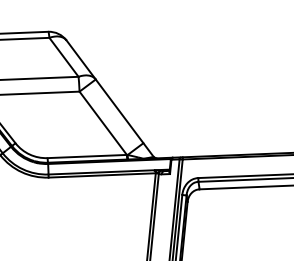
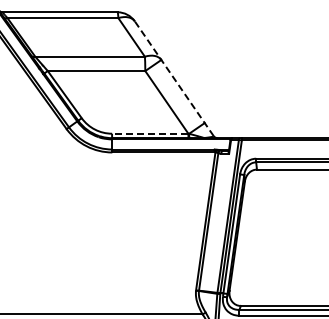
line: (110, 98) -> (174, 78), solid -> dashed
line: (86, 156) -> (149, 133), solid -> dashed

